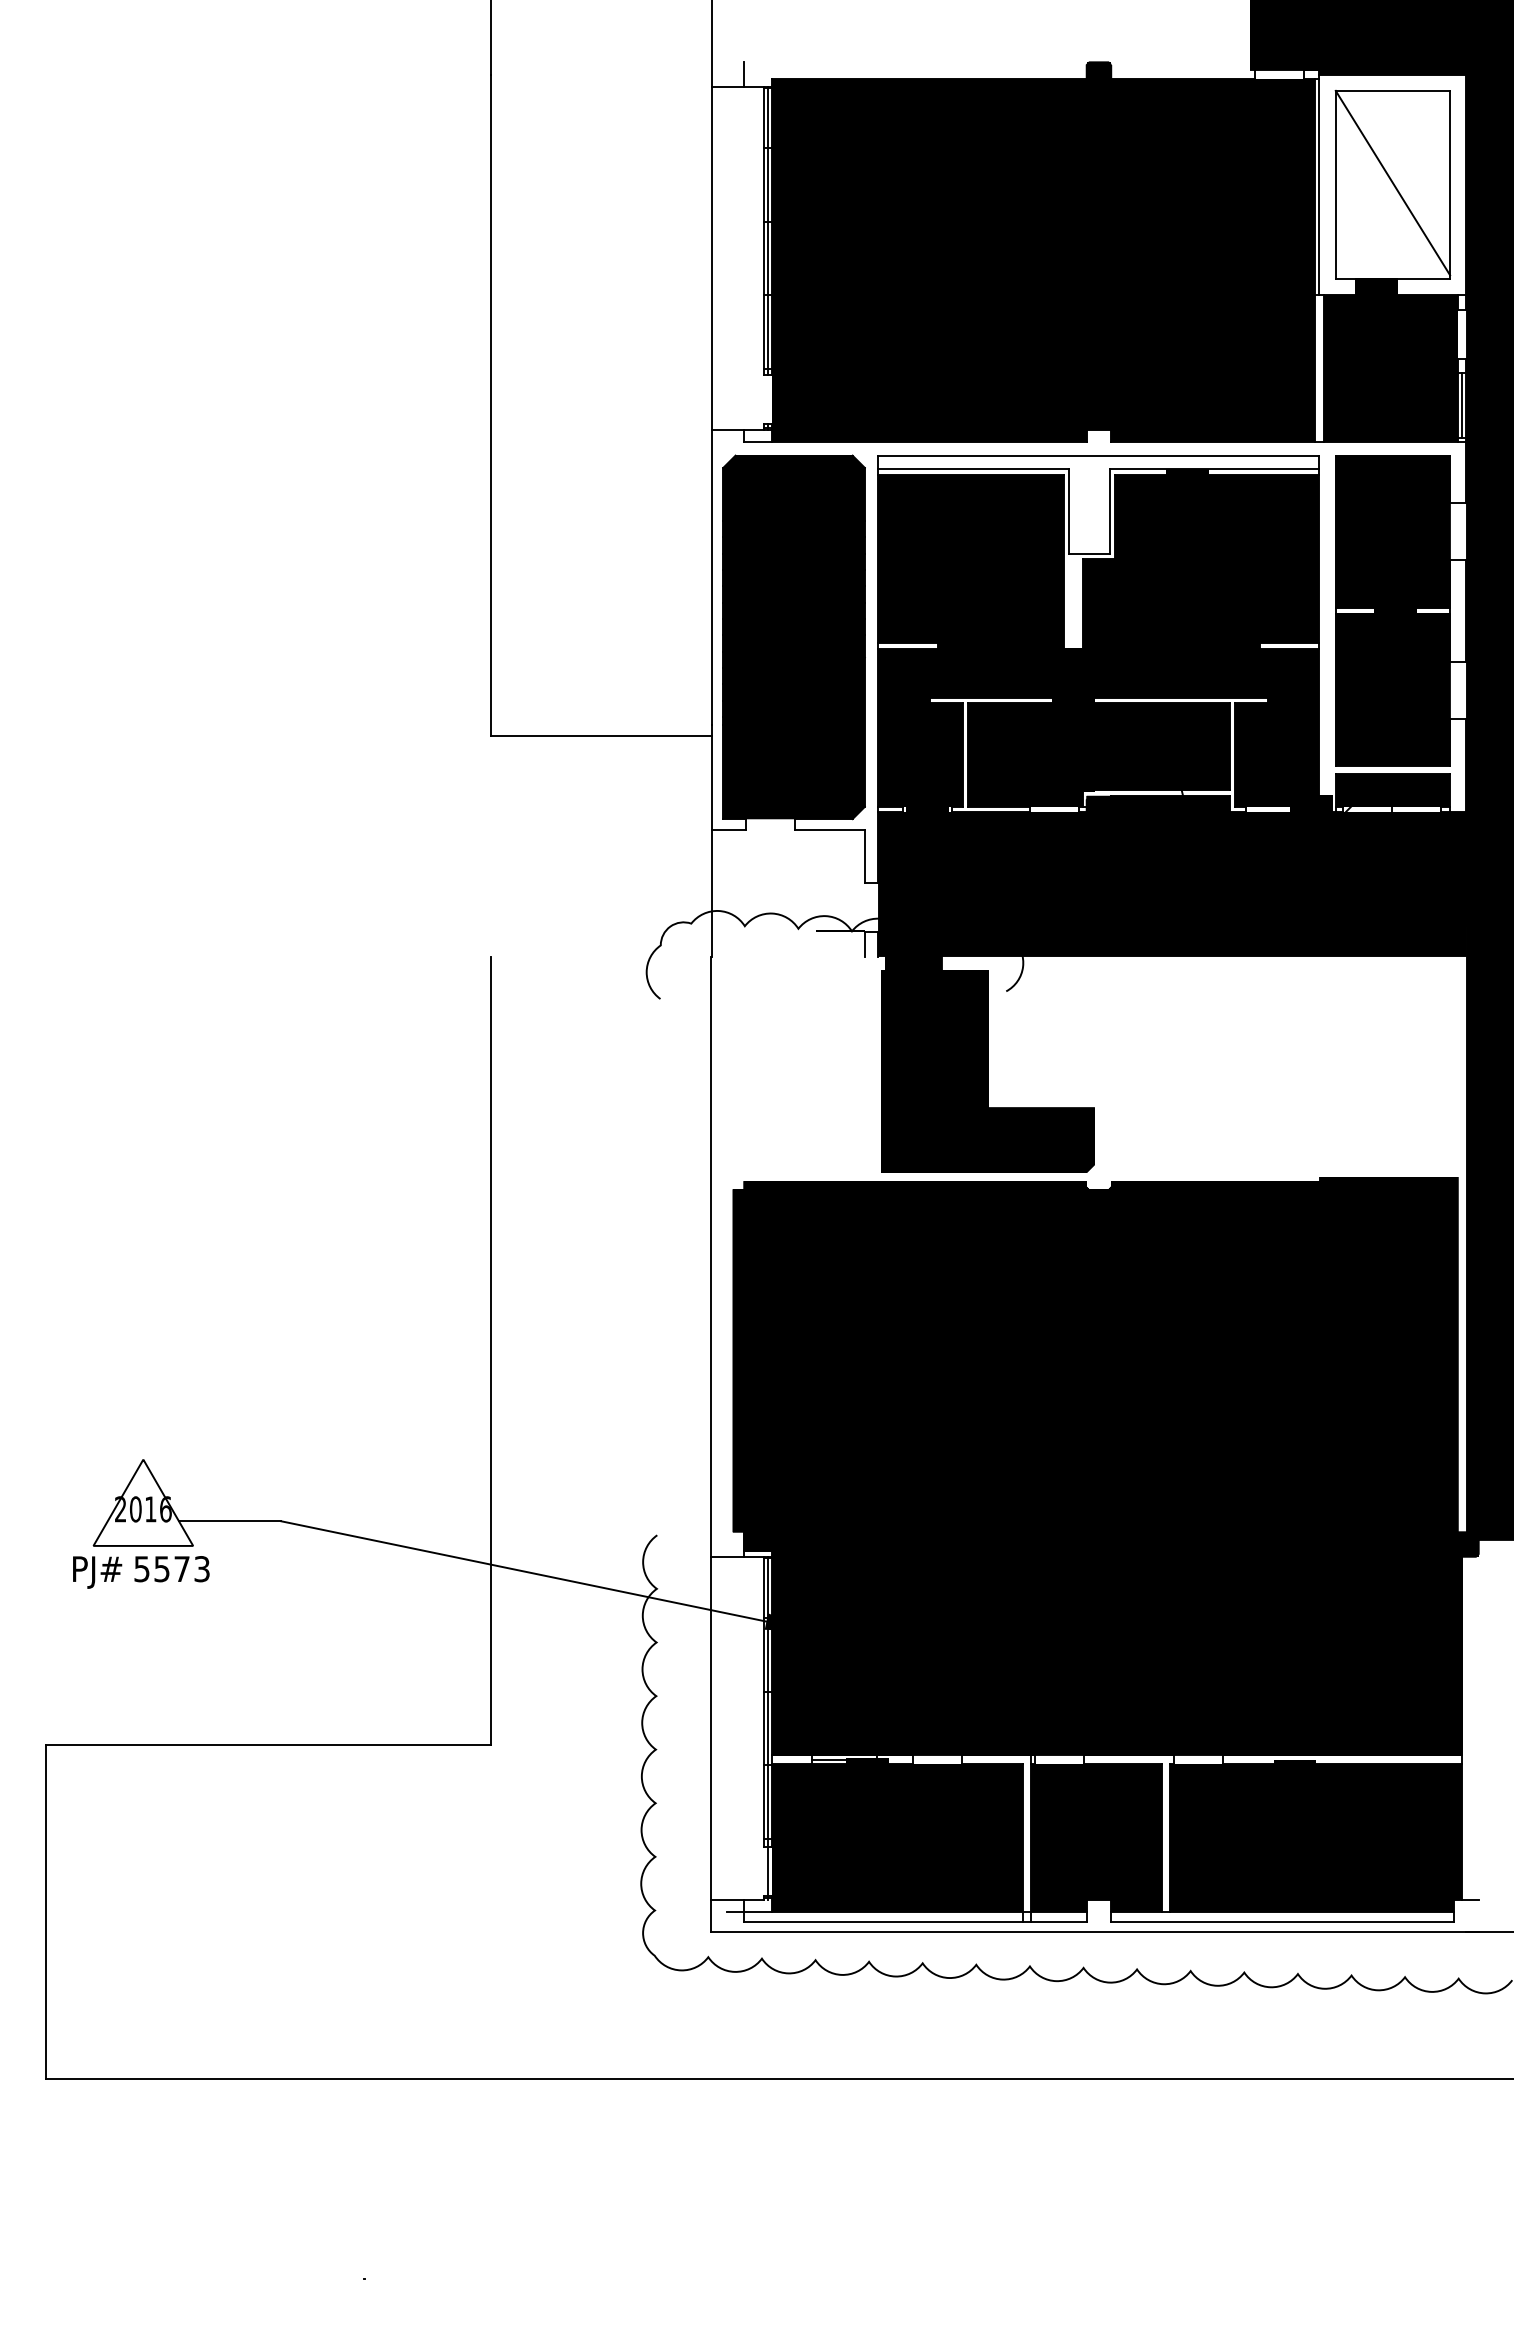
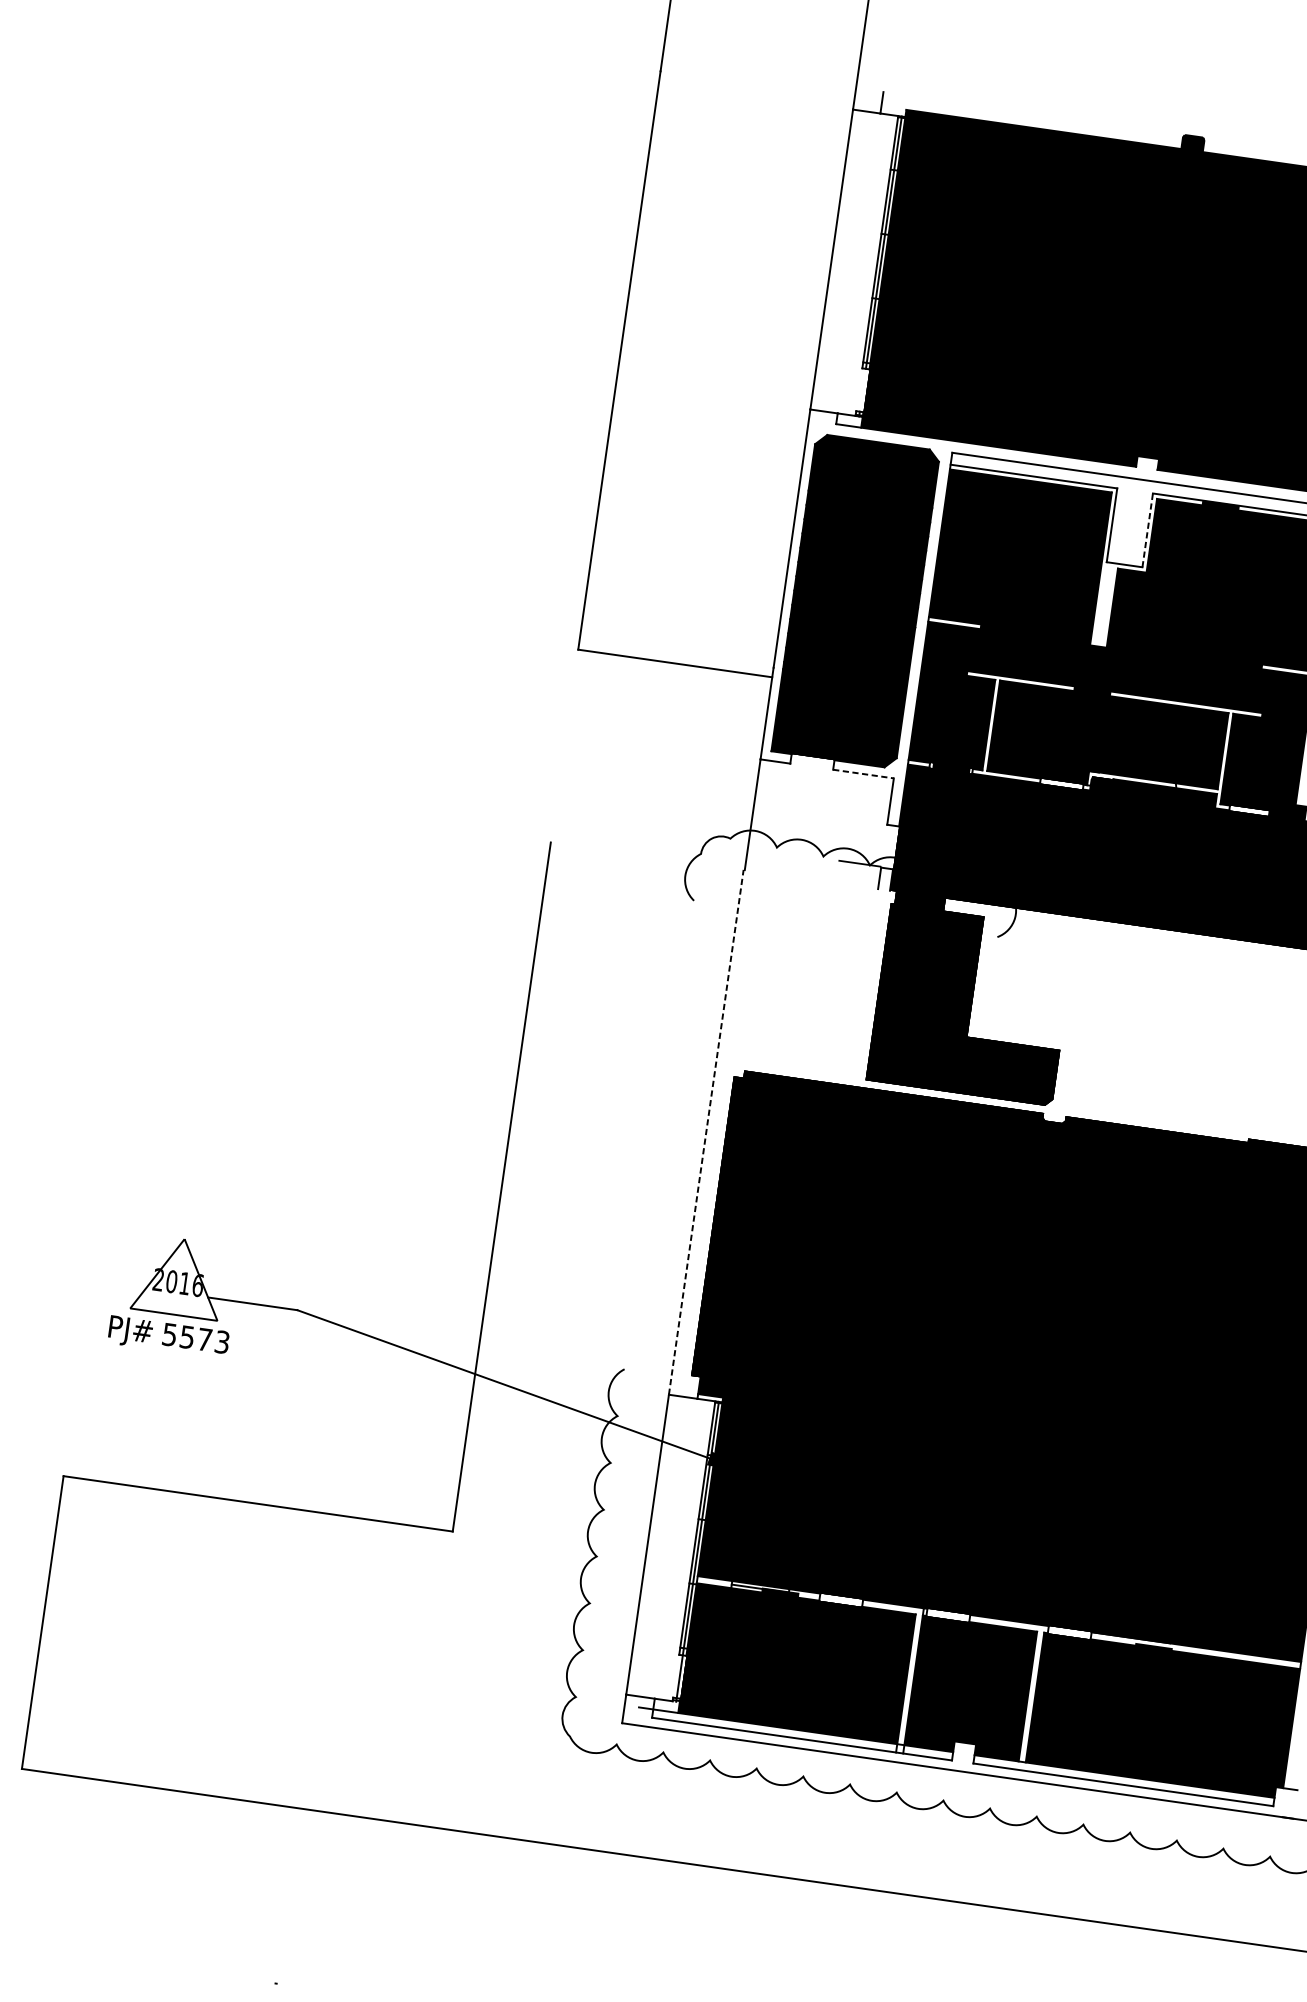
line: (1109, 510) -> (1147, 529), solid -> dashed
line: (830, 829) -> (863, 773), solid -> dashed
line: (711, 1256) -> (706, 1132), solid -> dashed

